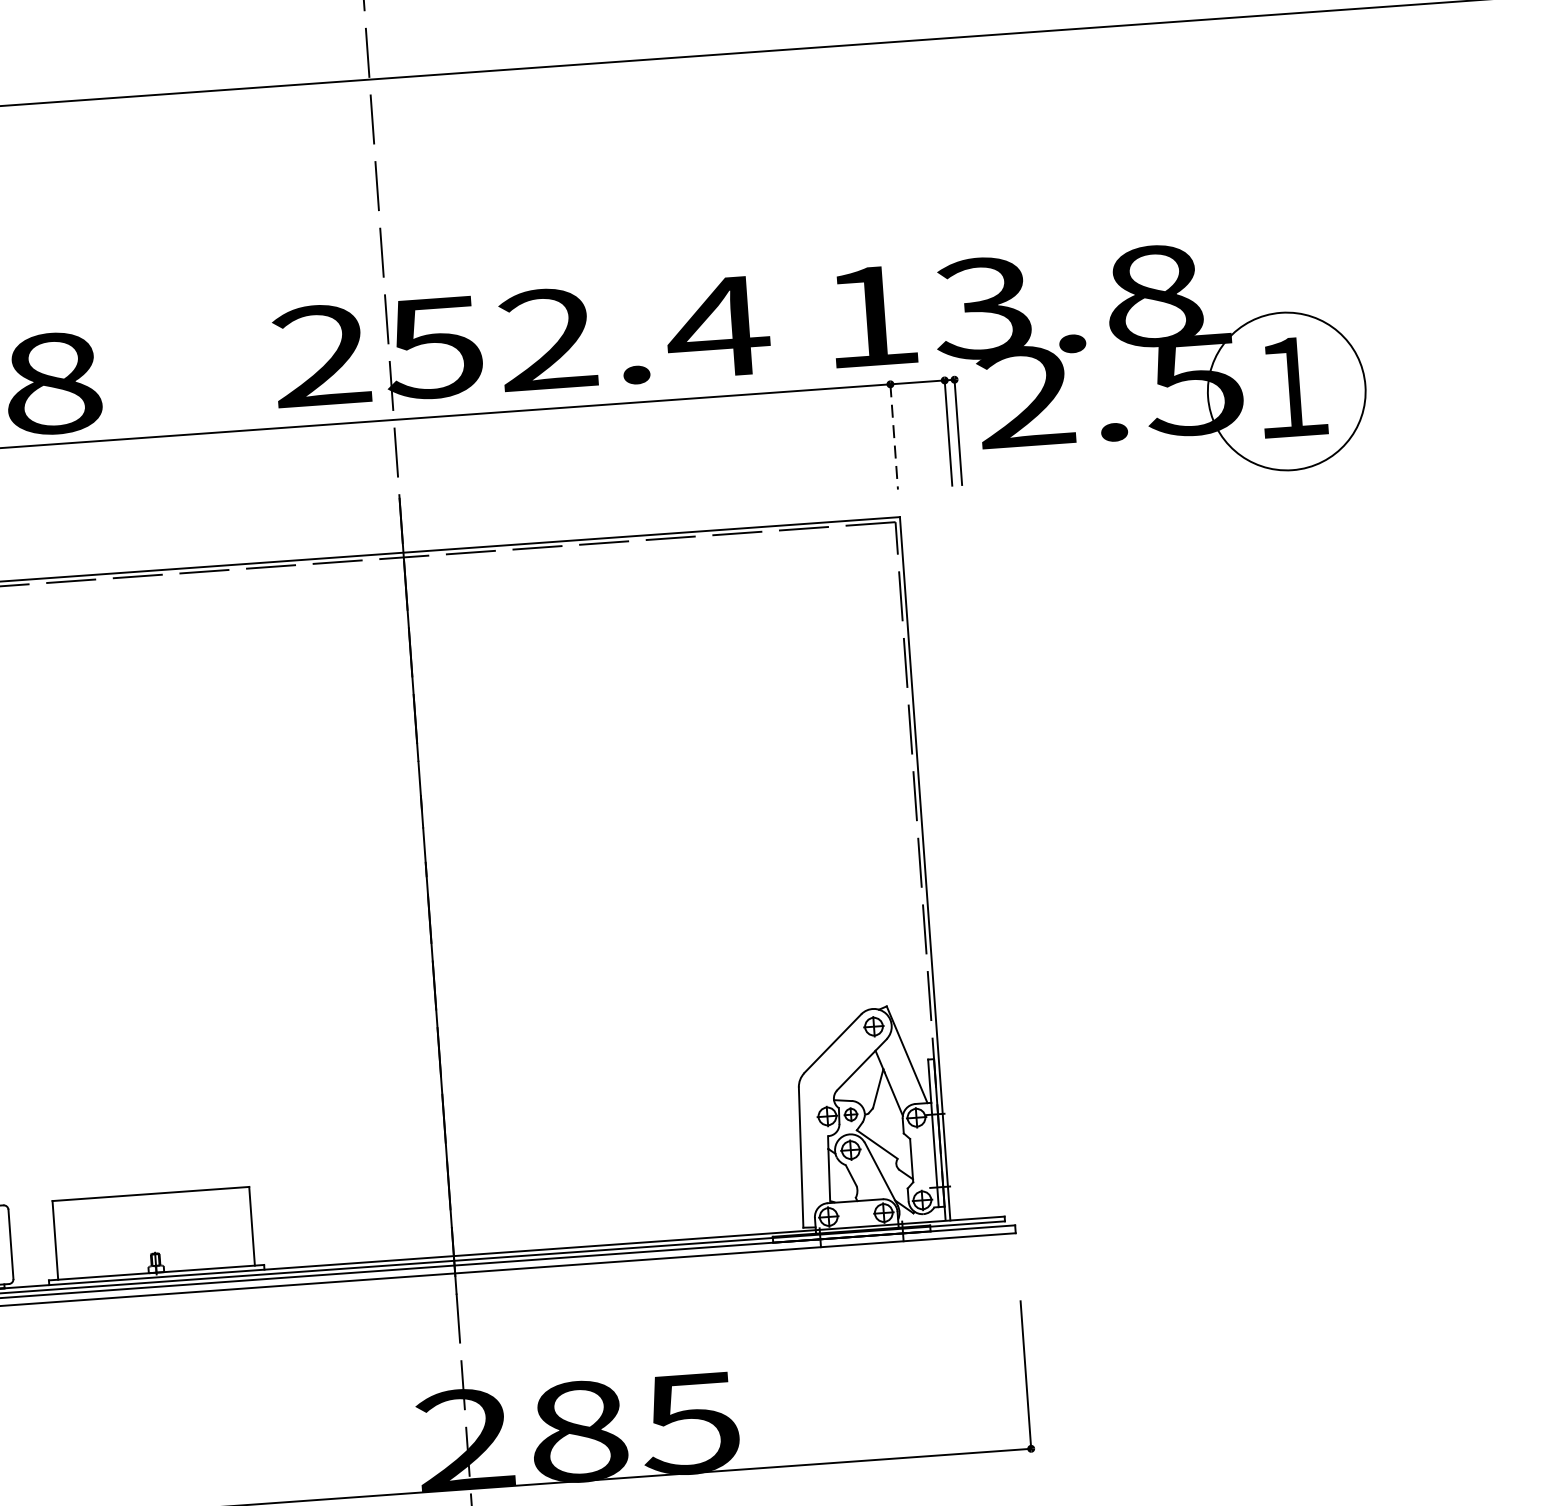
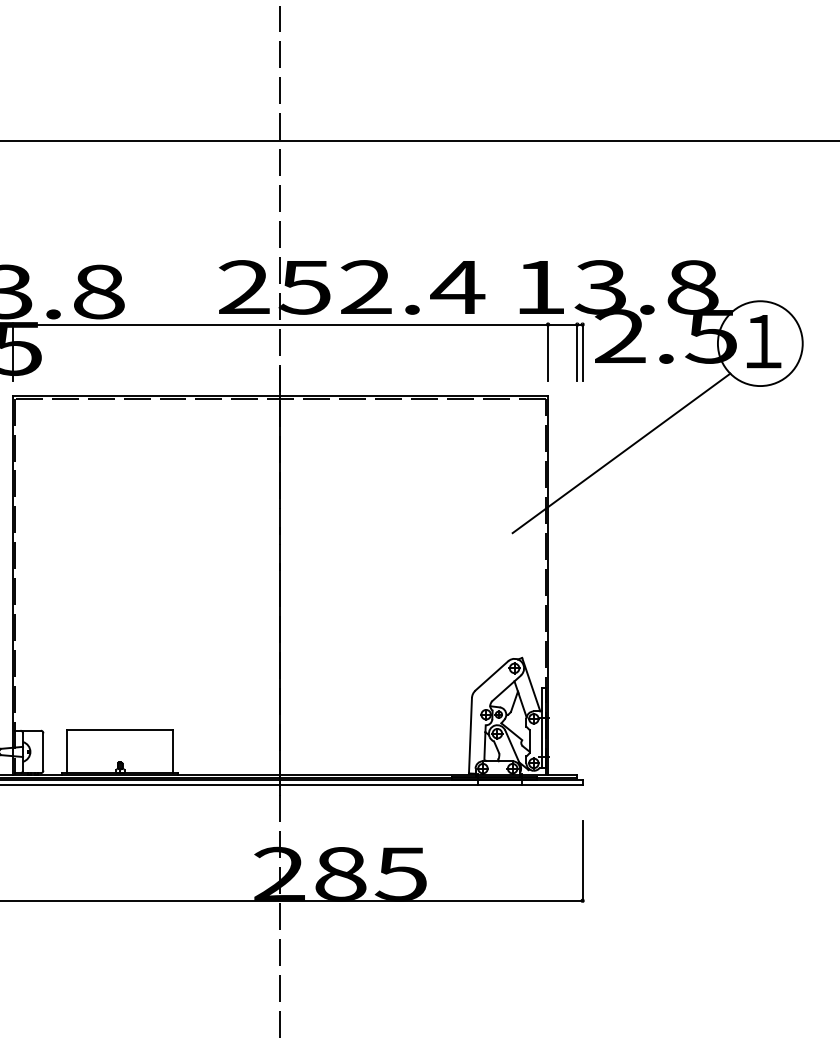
line: (895, 437) -> (548, 353), dashed -> solid
line: (1043, 613) -> (621, 453), added

